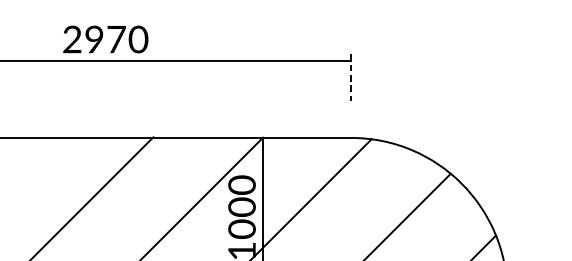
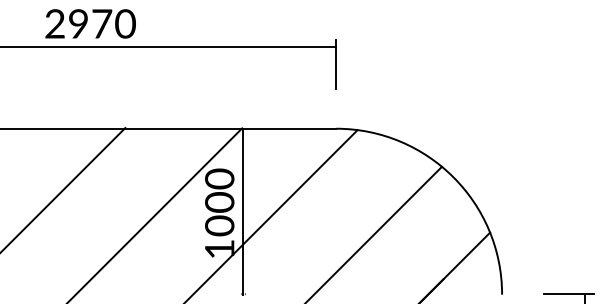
text: (105, 39) -> (90, 23), moved
line: (351, 77) -> (336, 64), dashed -> solid

